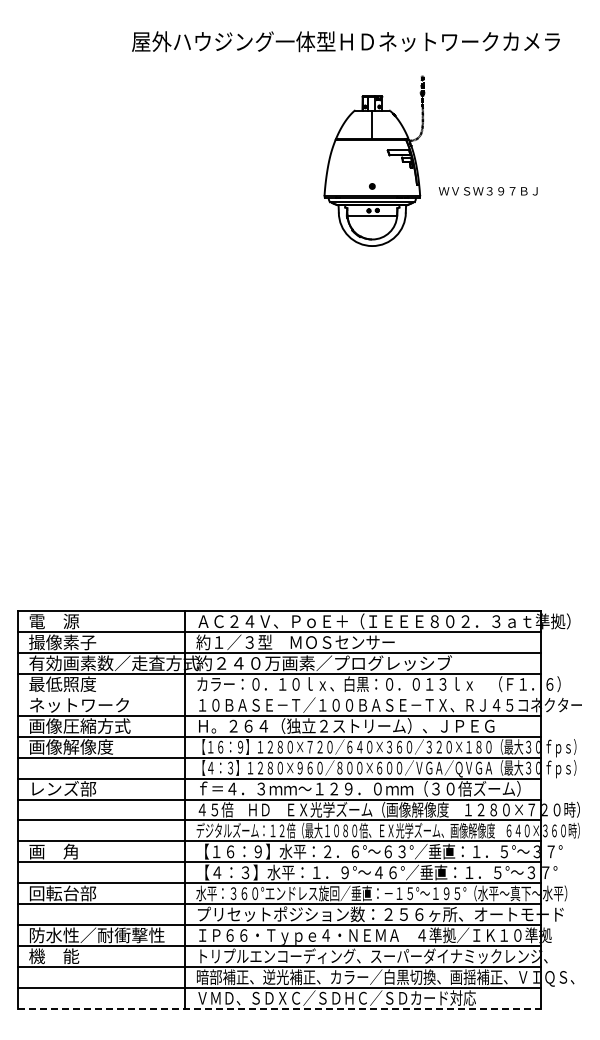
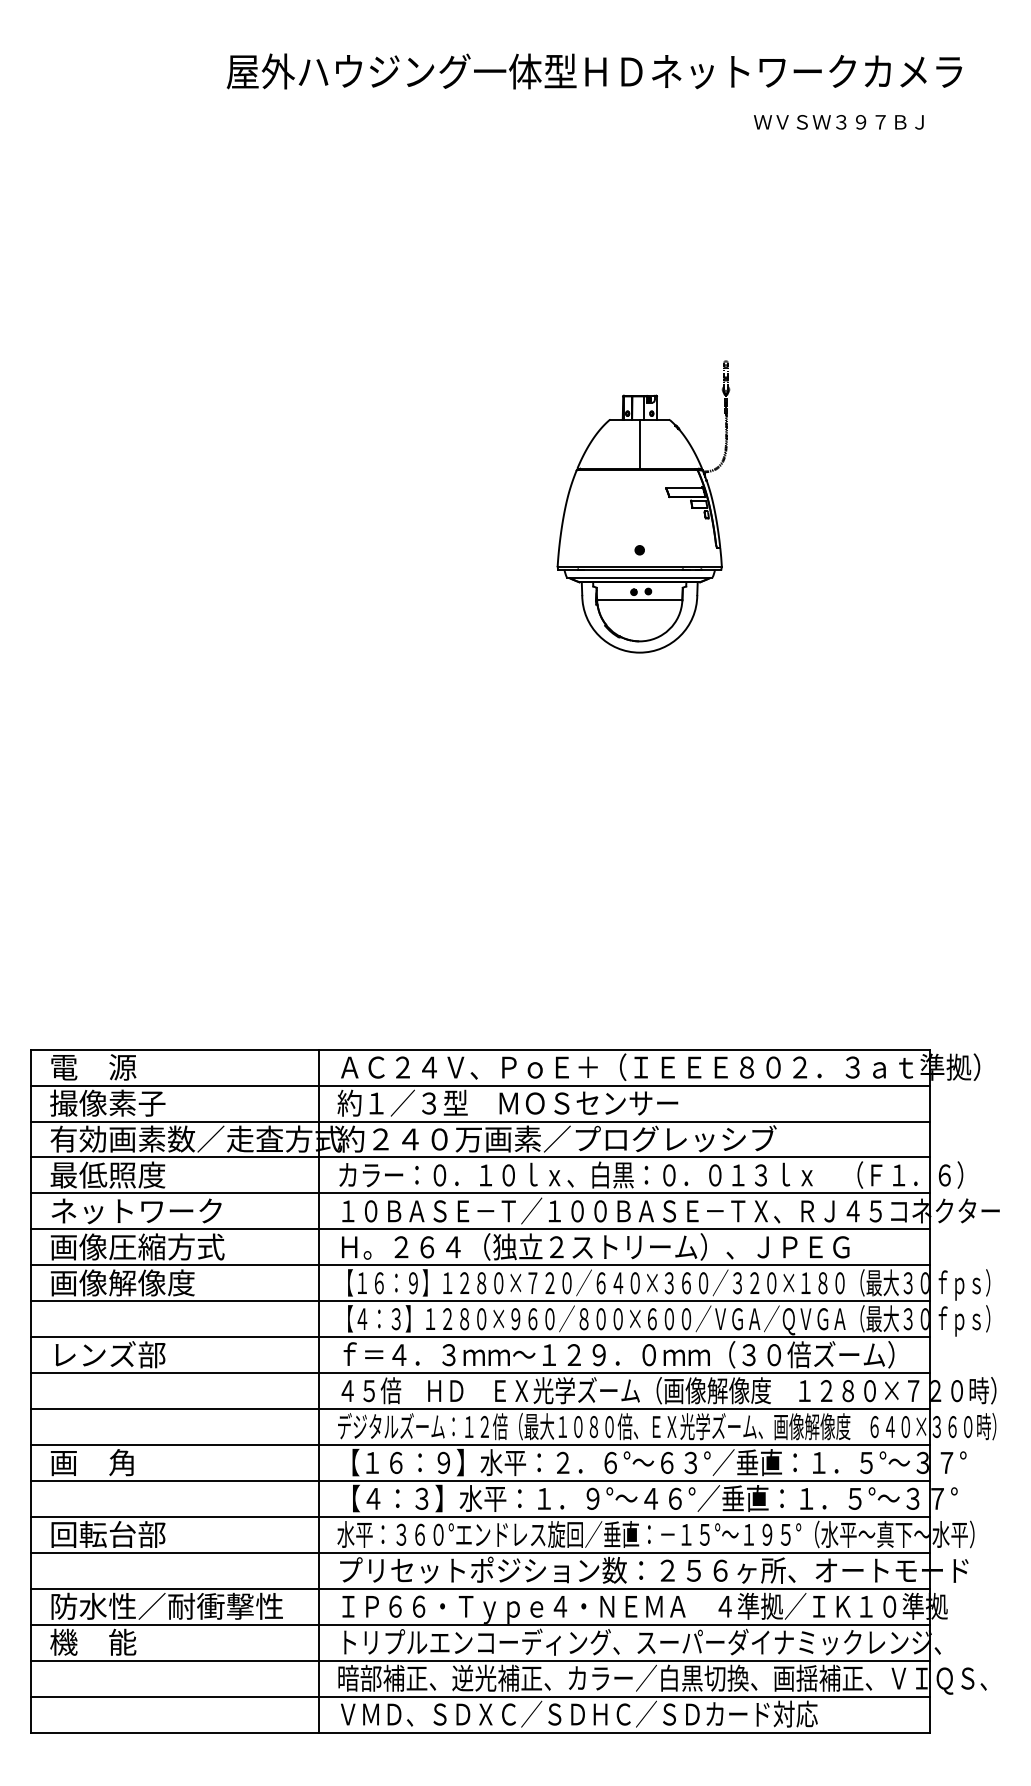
part: (374, 160) -> (643, 505), moved
text: (487, 191) -> (837, 122), moved
line: (279, 694) -> (480, 1192), added
line: (279, 1008) -> (480, 1732), dashed -> solid

